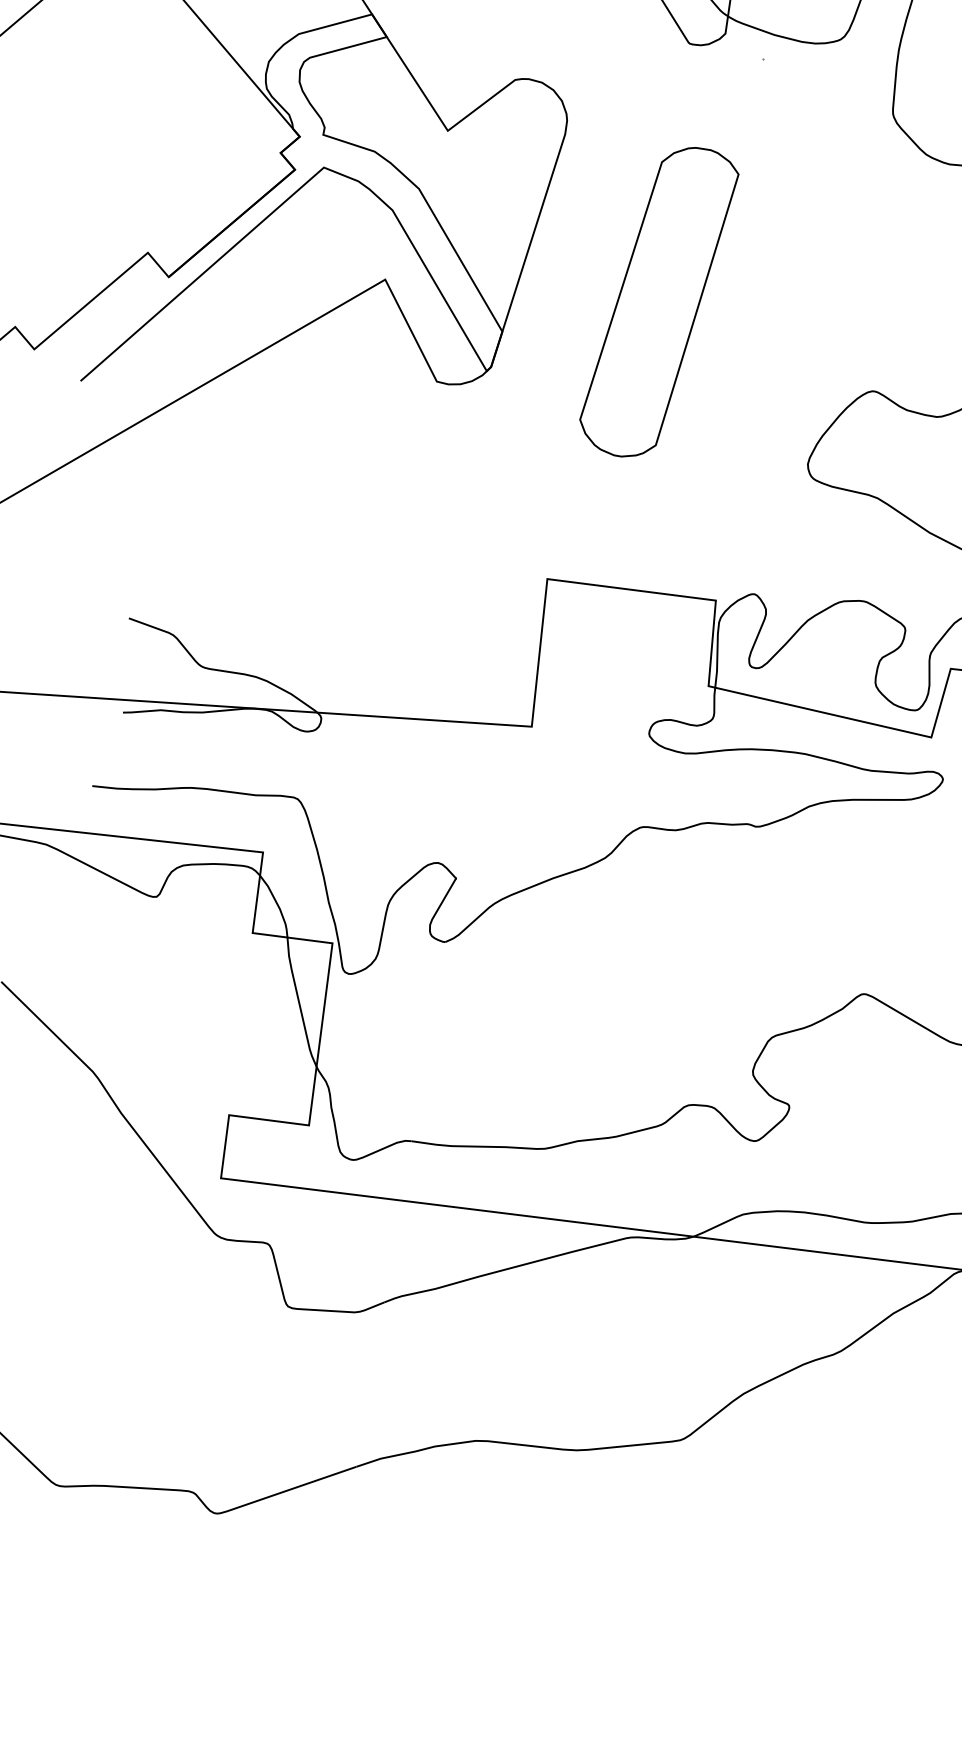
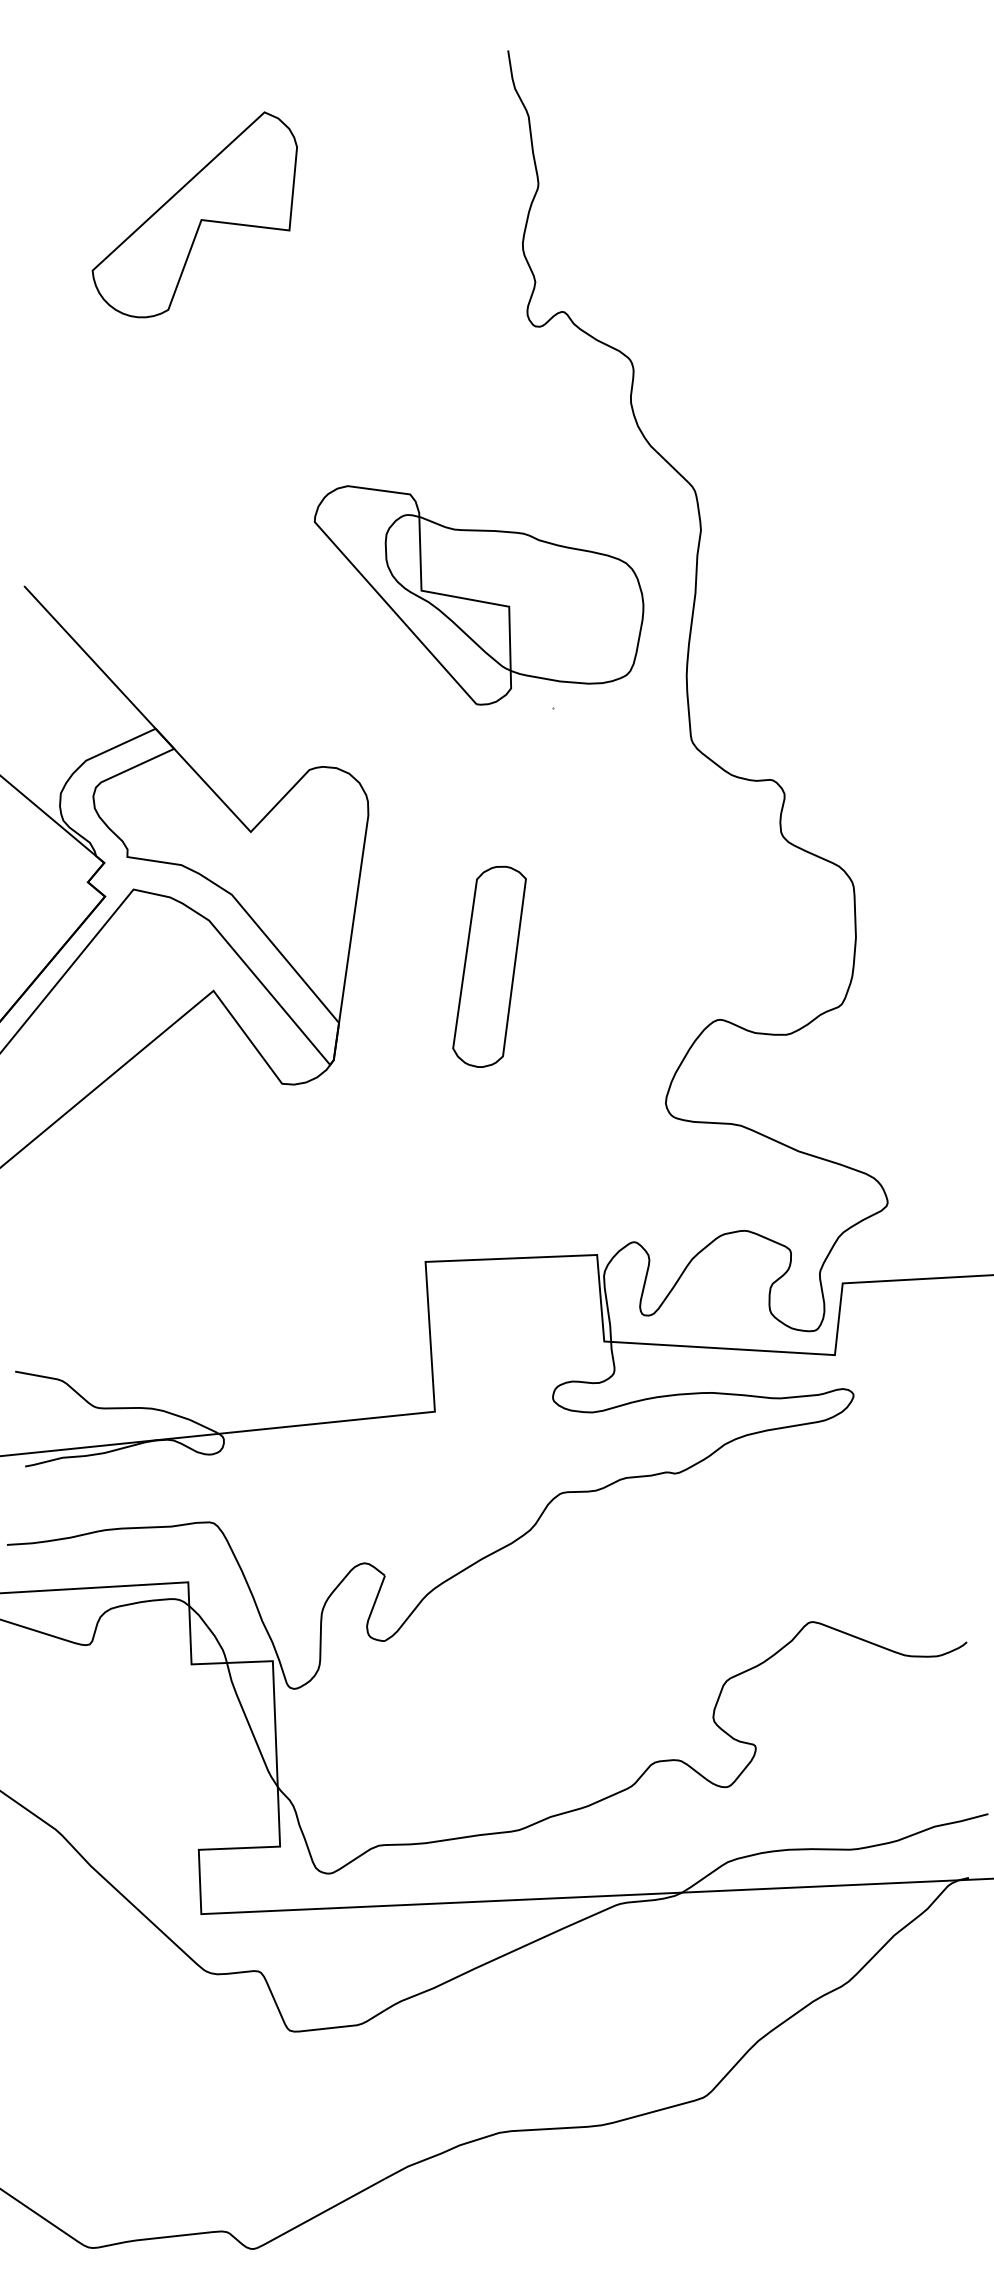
part: (658, 301) -> (489, 966), size x0.62

